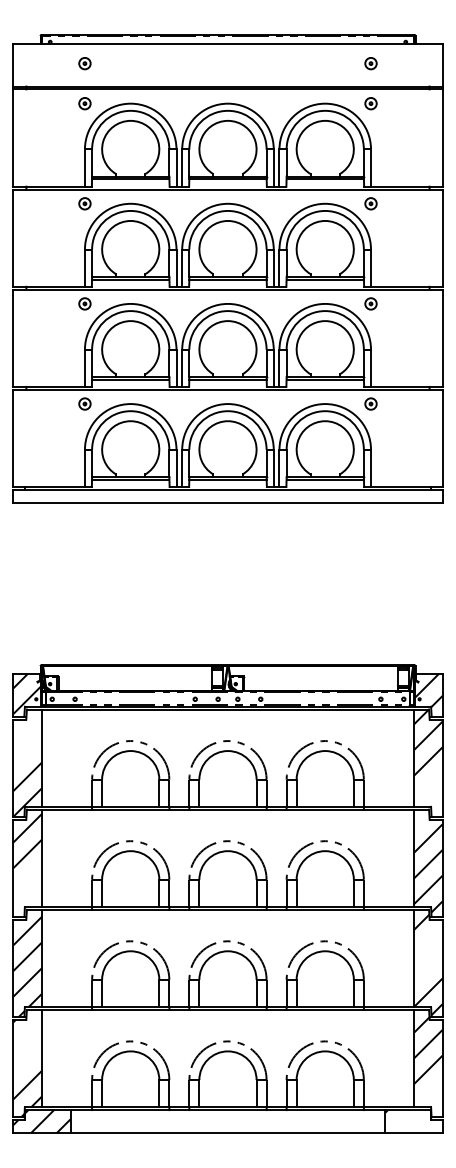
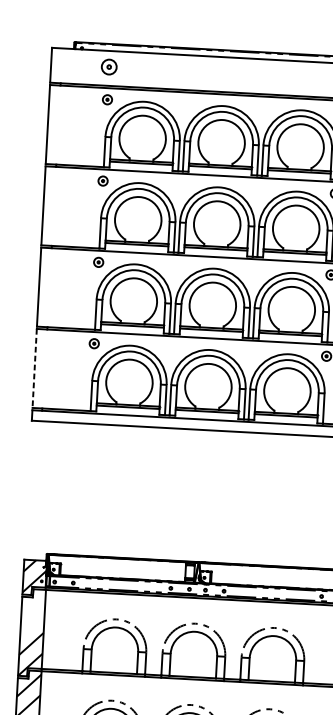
part: (84, 63) -> (108, 67), size x1.6
line: (13, 438) -> (34, 368), solid -> dashed

